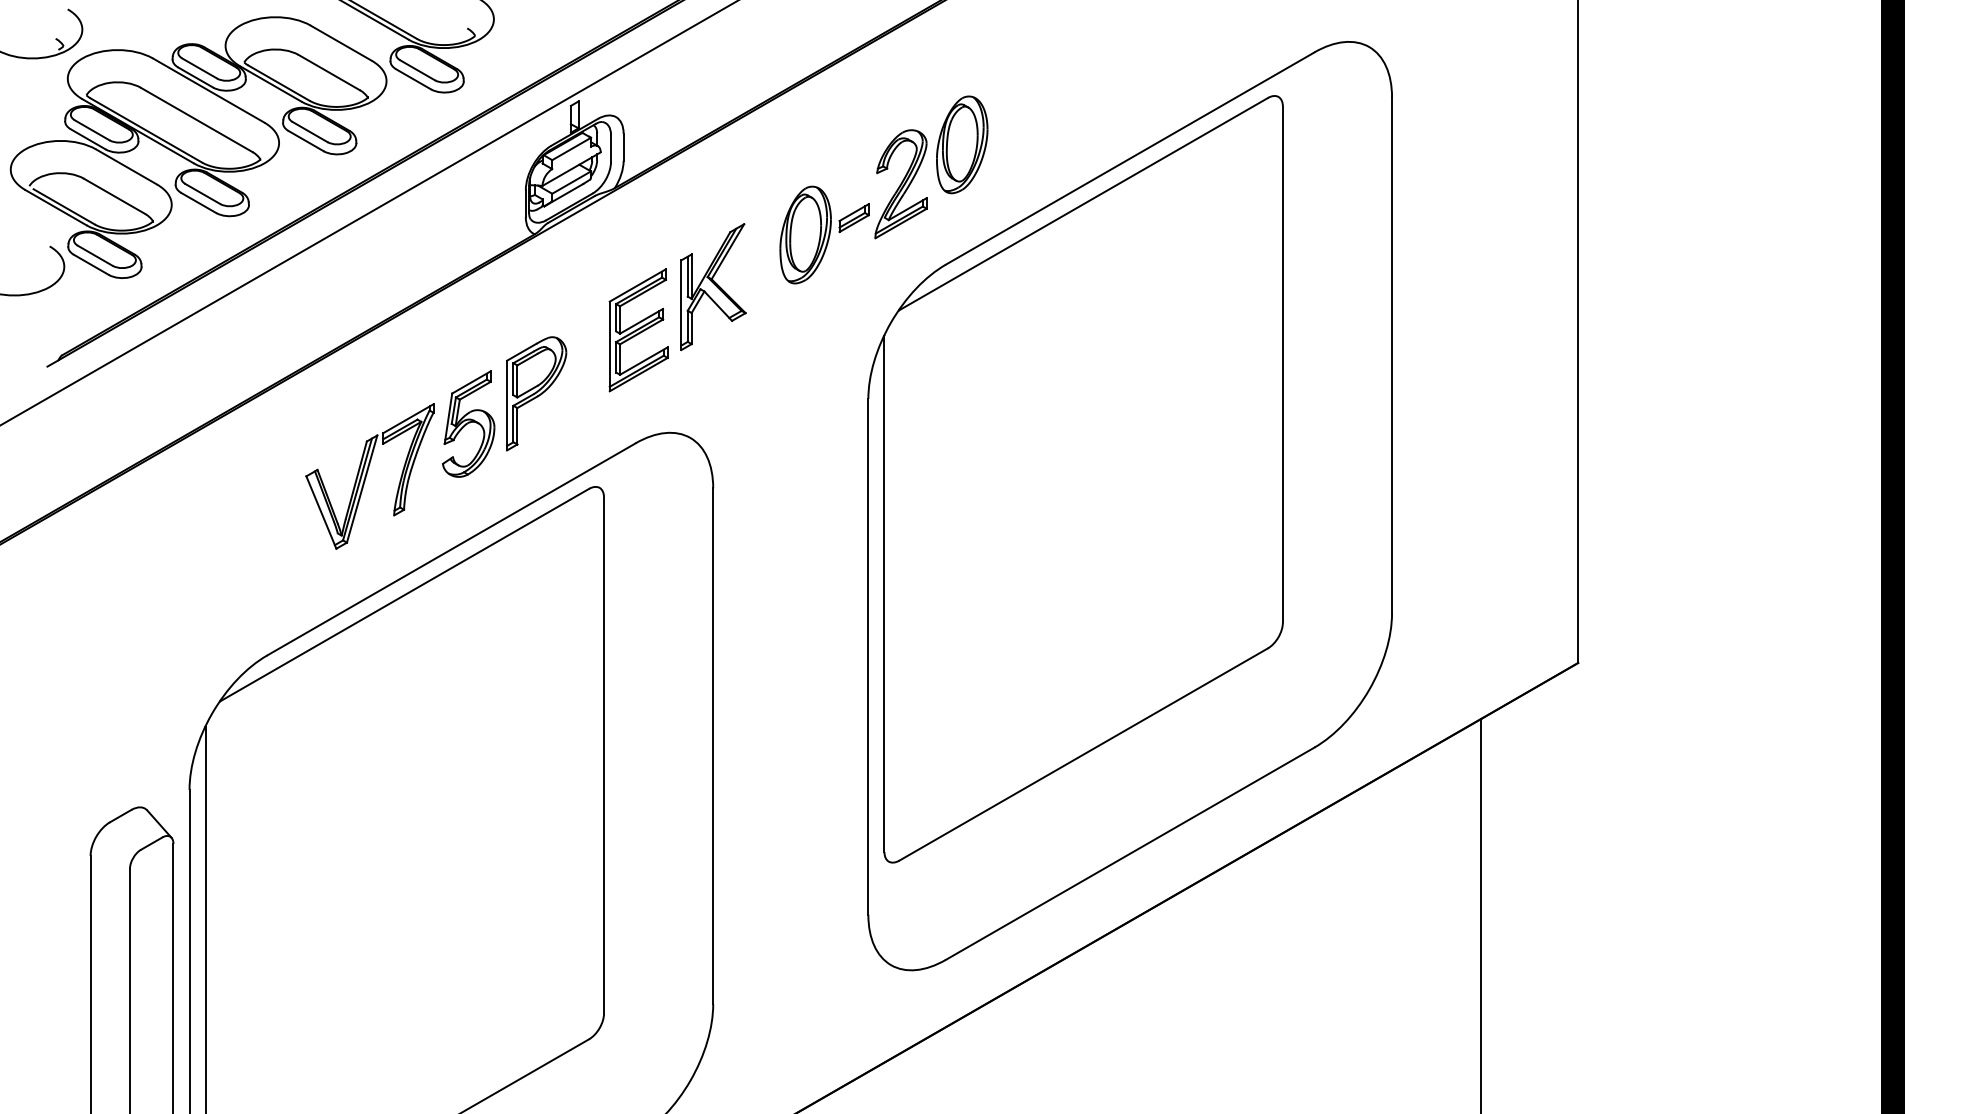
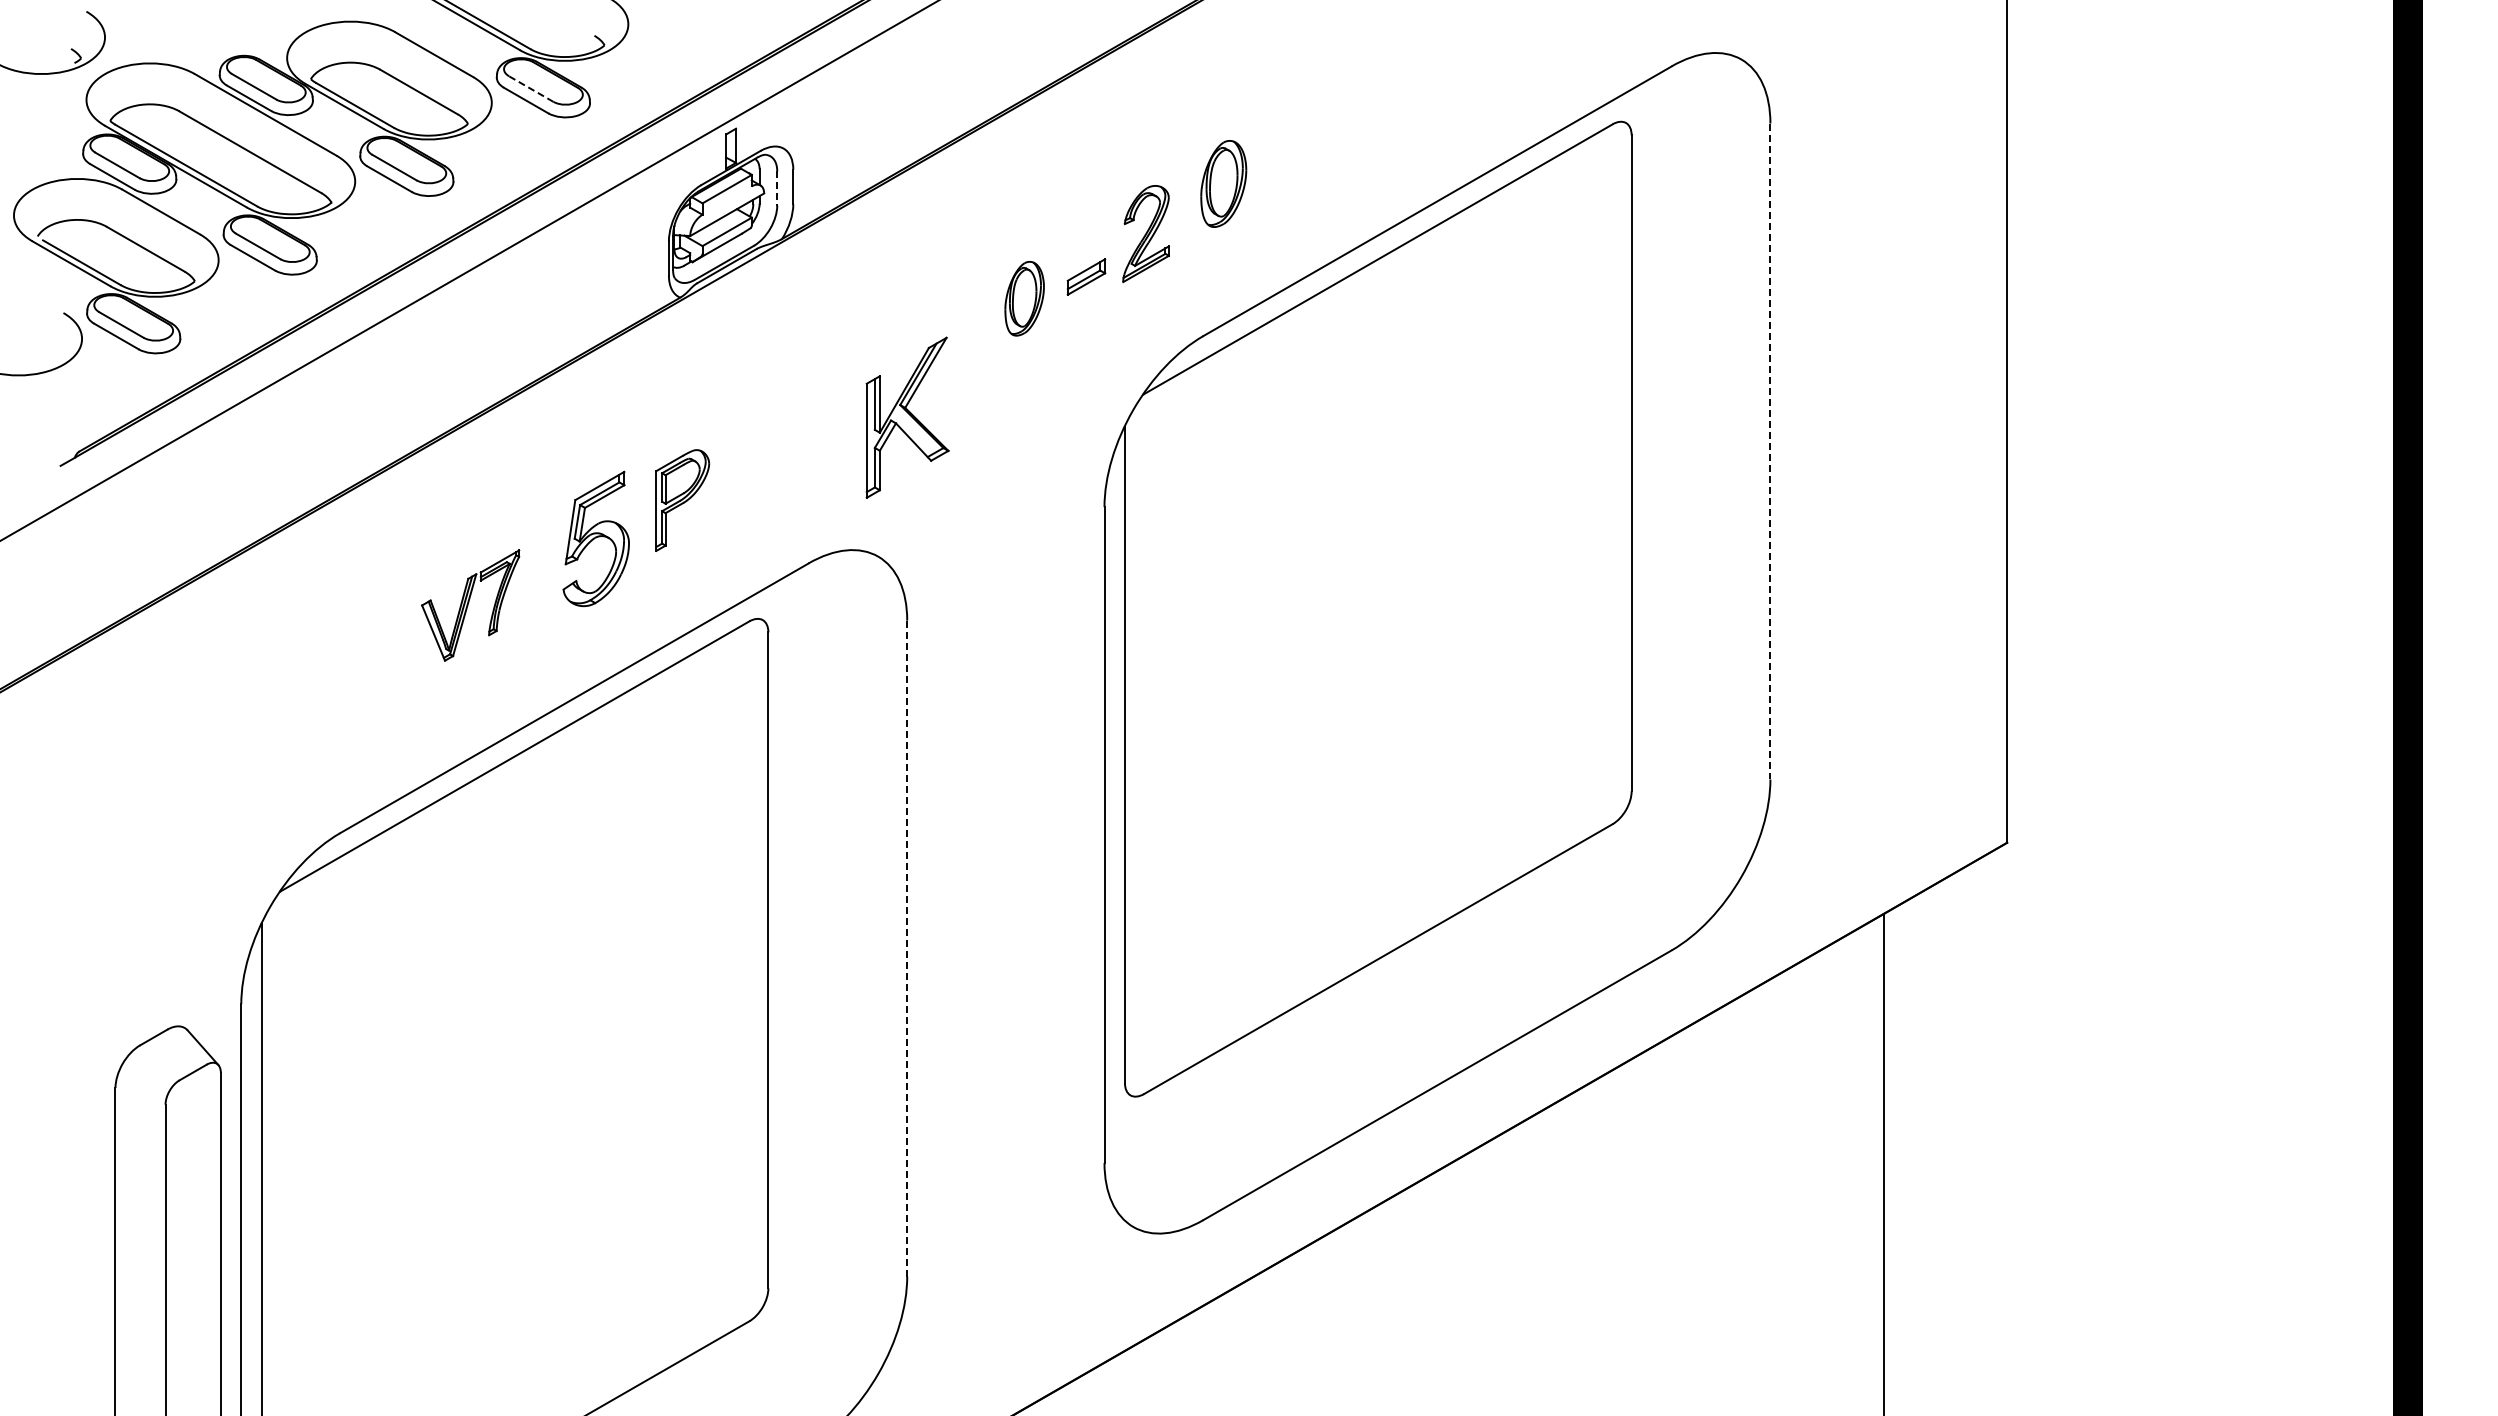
line: (417, 70) -> (531, 89), solid -> dashed
part: (961, 144) -> (1223, 183), size x0.7
line: (611, 148) -> (777, 188), solid -> dashed
part: (900, 183) -> (1145, 233), size x0.7
part: (805, 234) -> (1024, 298), size x0.6
part: (713, 286) -> (907, 417), moved
part: (638, 330) -> (812, 419), removed
line: (1392, 355) -> (1770, 451), solid -> dashed
part: (536, 393) -> (682, 500), size x0.7
part: (369, 476) -> (470, 605), size x0.6
line: (713, 746) -> (907, 948), solid -> dashed

